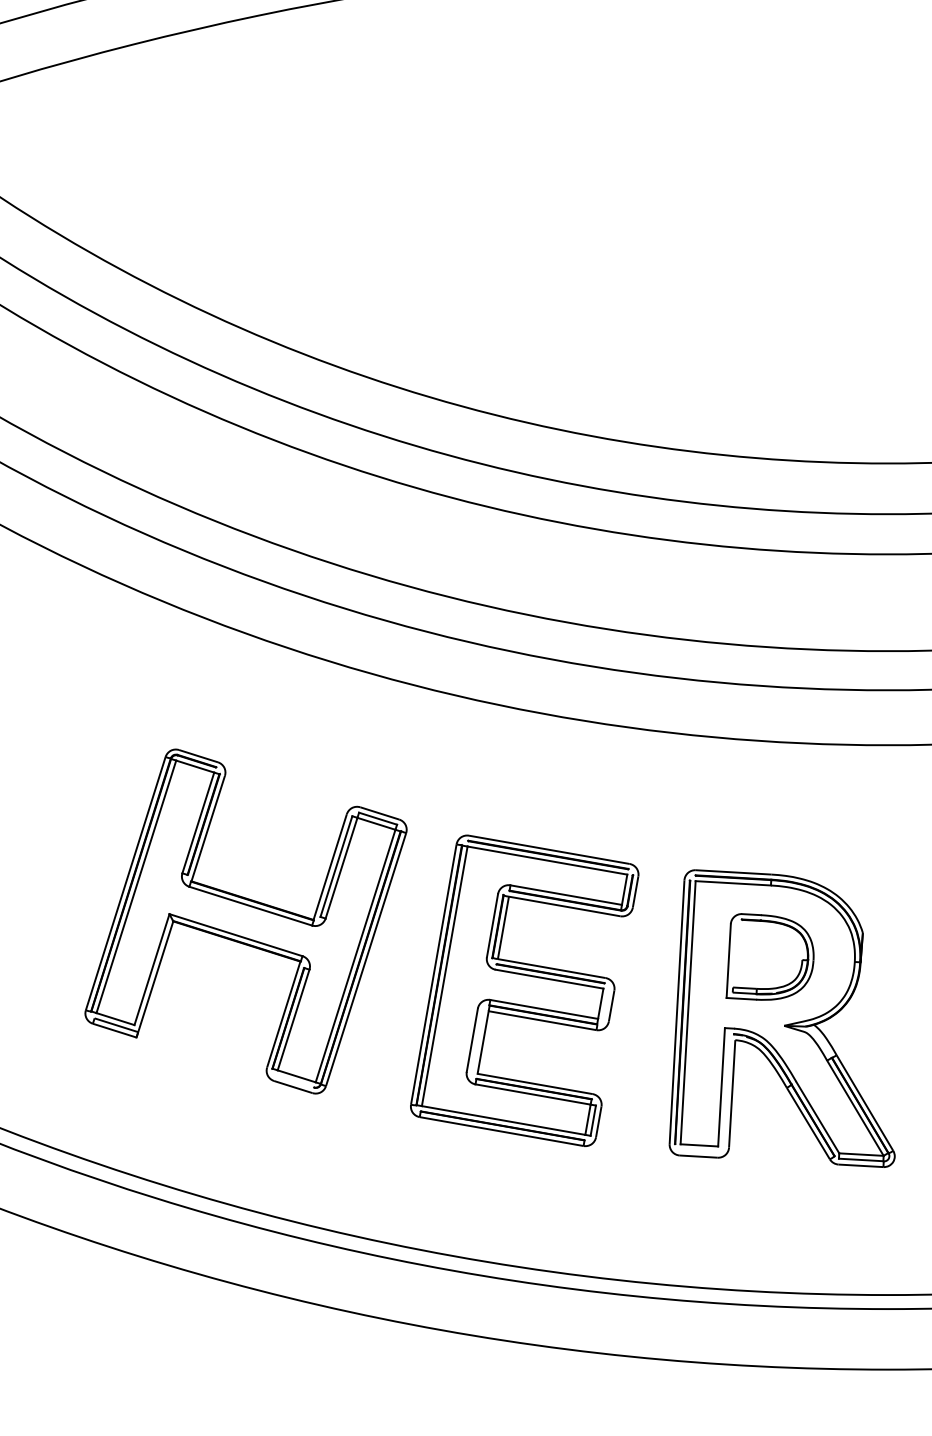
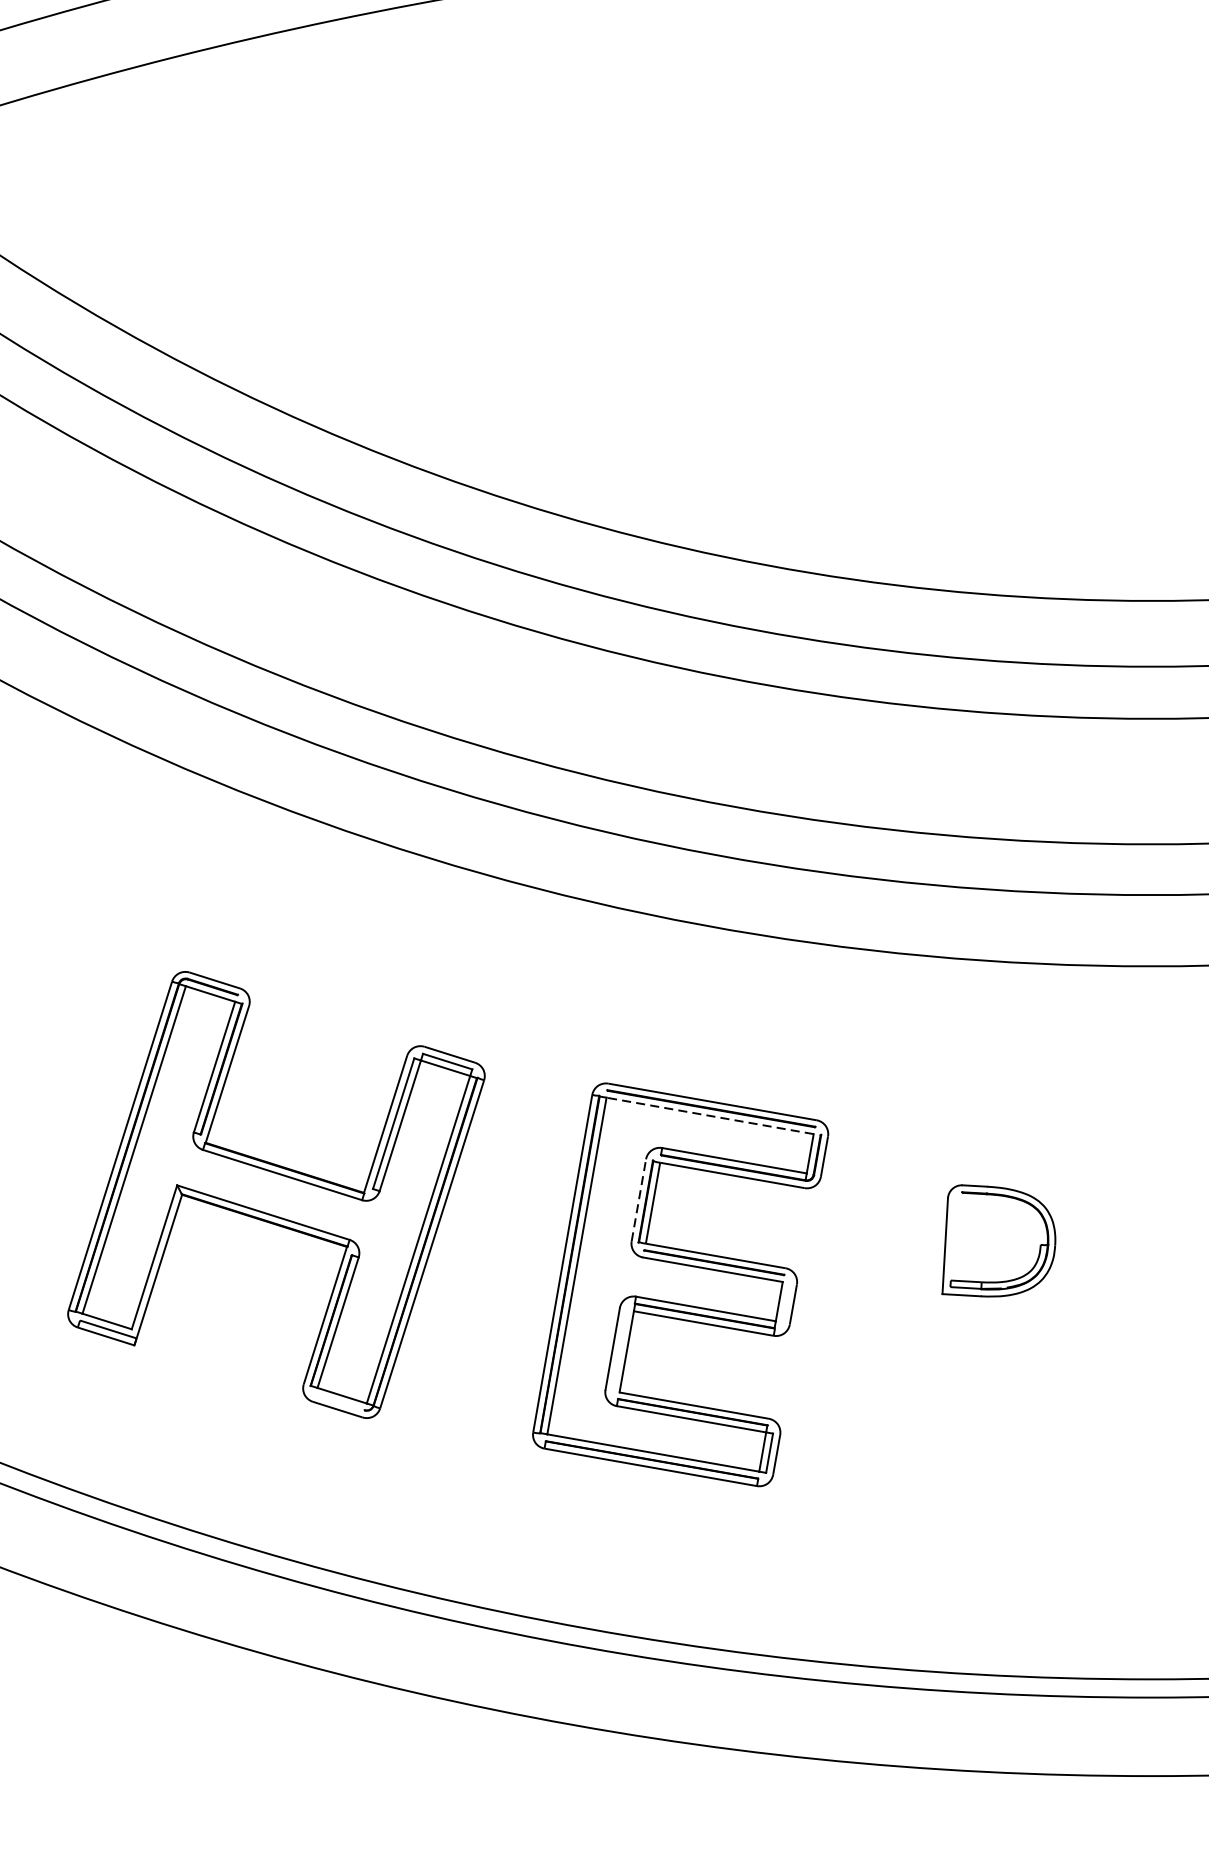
line: (546, 860) -> (708, 1115), solid -> dashed
part: (245, 921) -> (275, 1194), moved
line: (492, 925) -> (638, 1200), solid -> dashed
part: (781, 1018) -> (1013, 1320), removed

